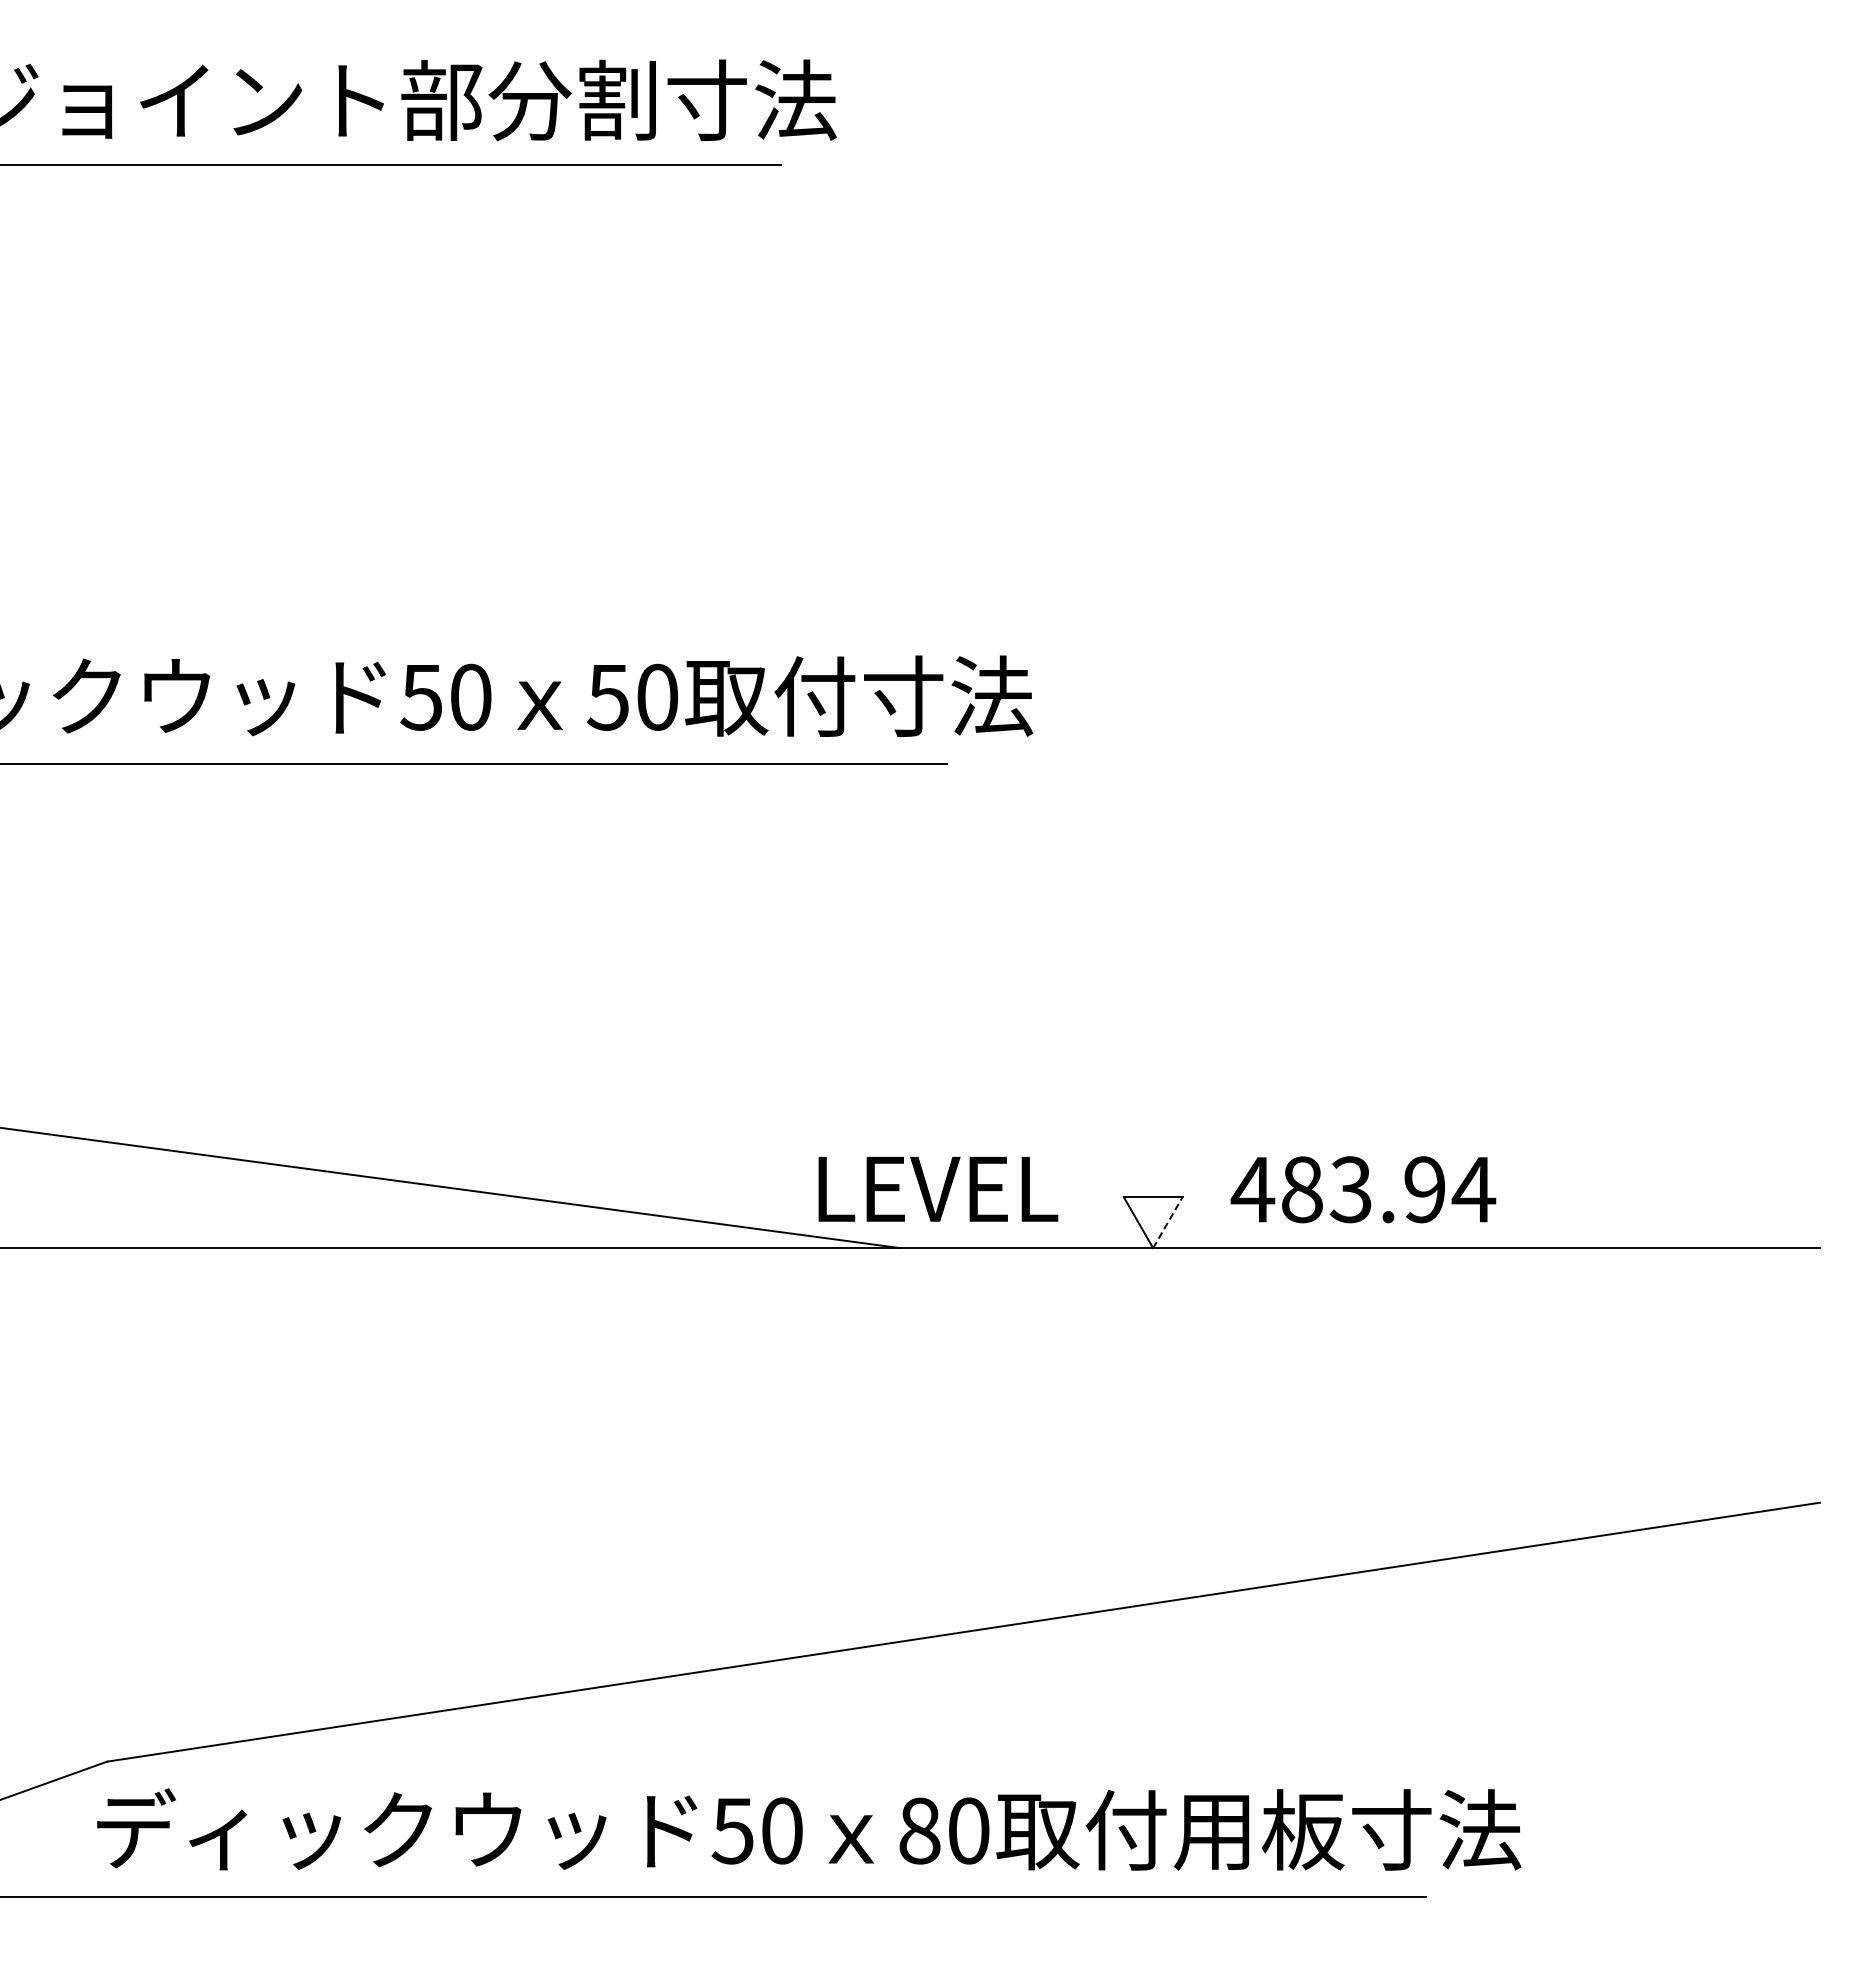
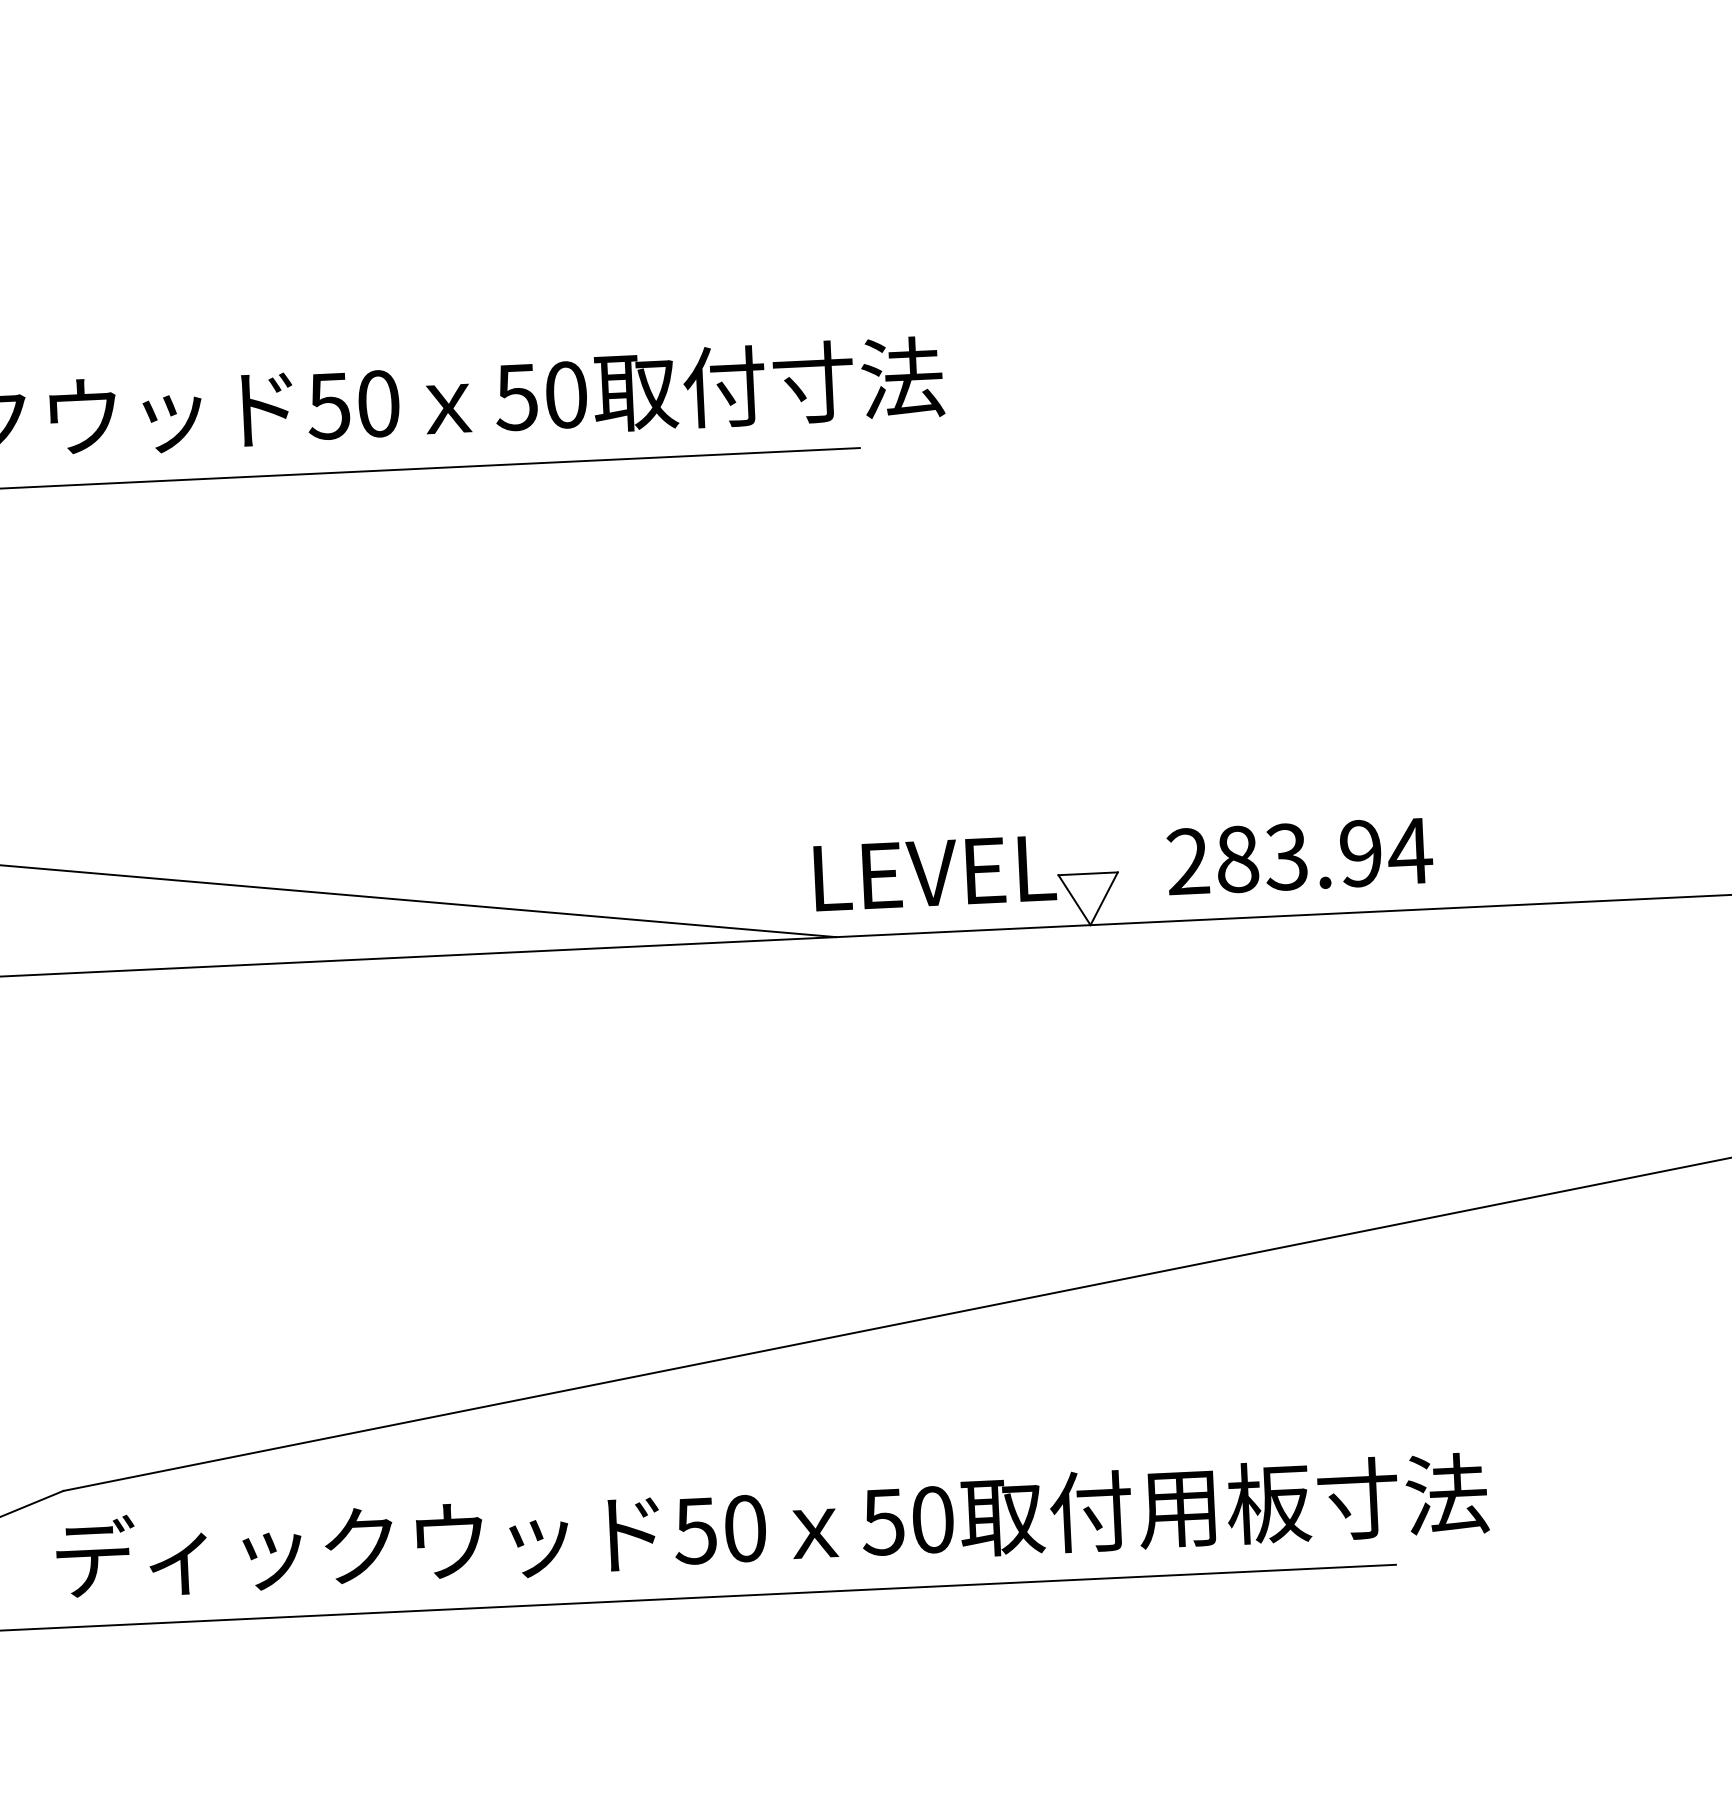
text: (938, 1189) -> (935, 873), moved
text: (1252, 1189) -> (1187, 861), 483.94 -> 283.94
line: (1167, 1222) -> (1103, 898), dashed -> solid
text: (919, 1830) -> (883, 1521), 80 -> 50

